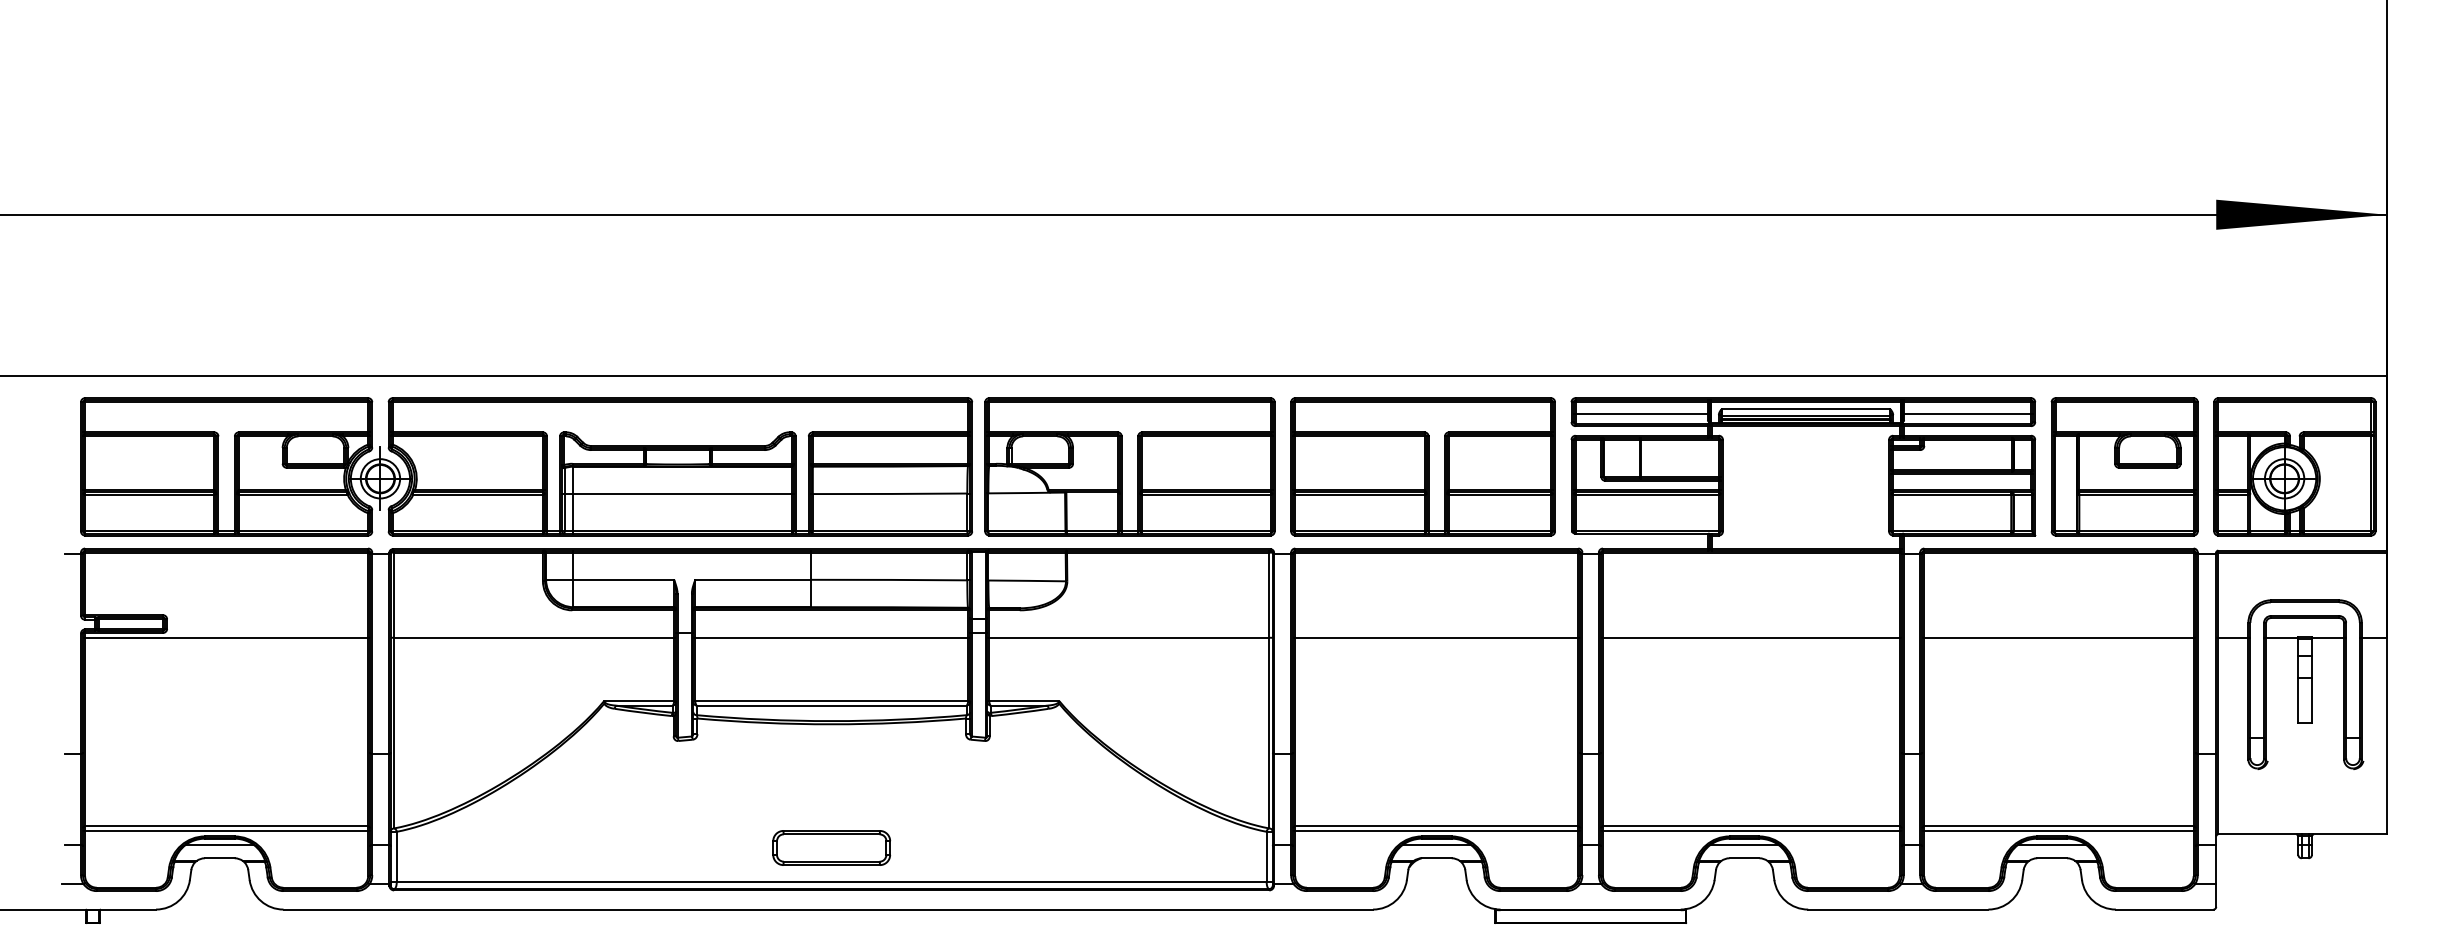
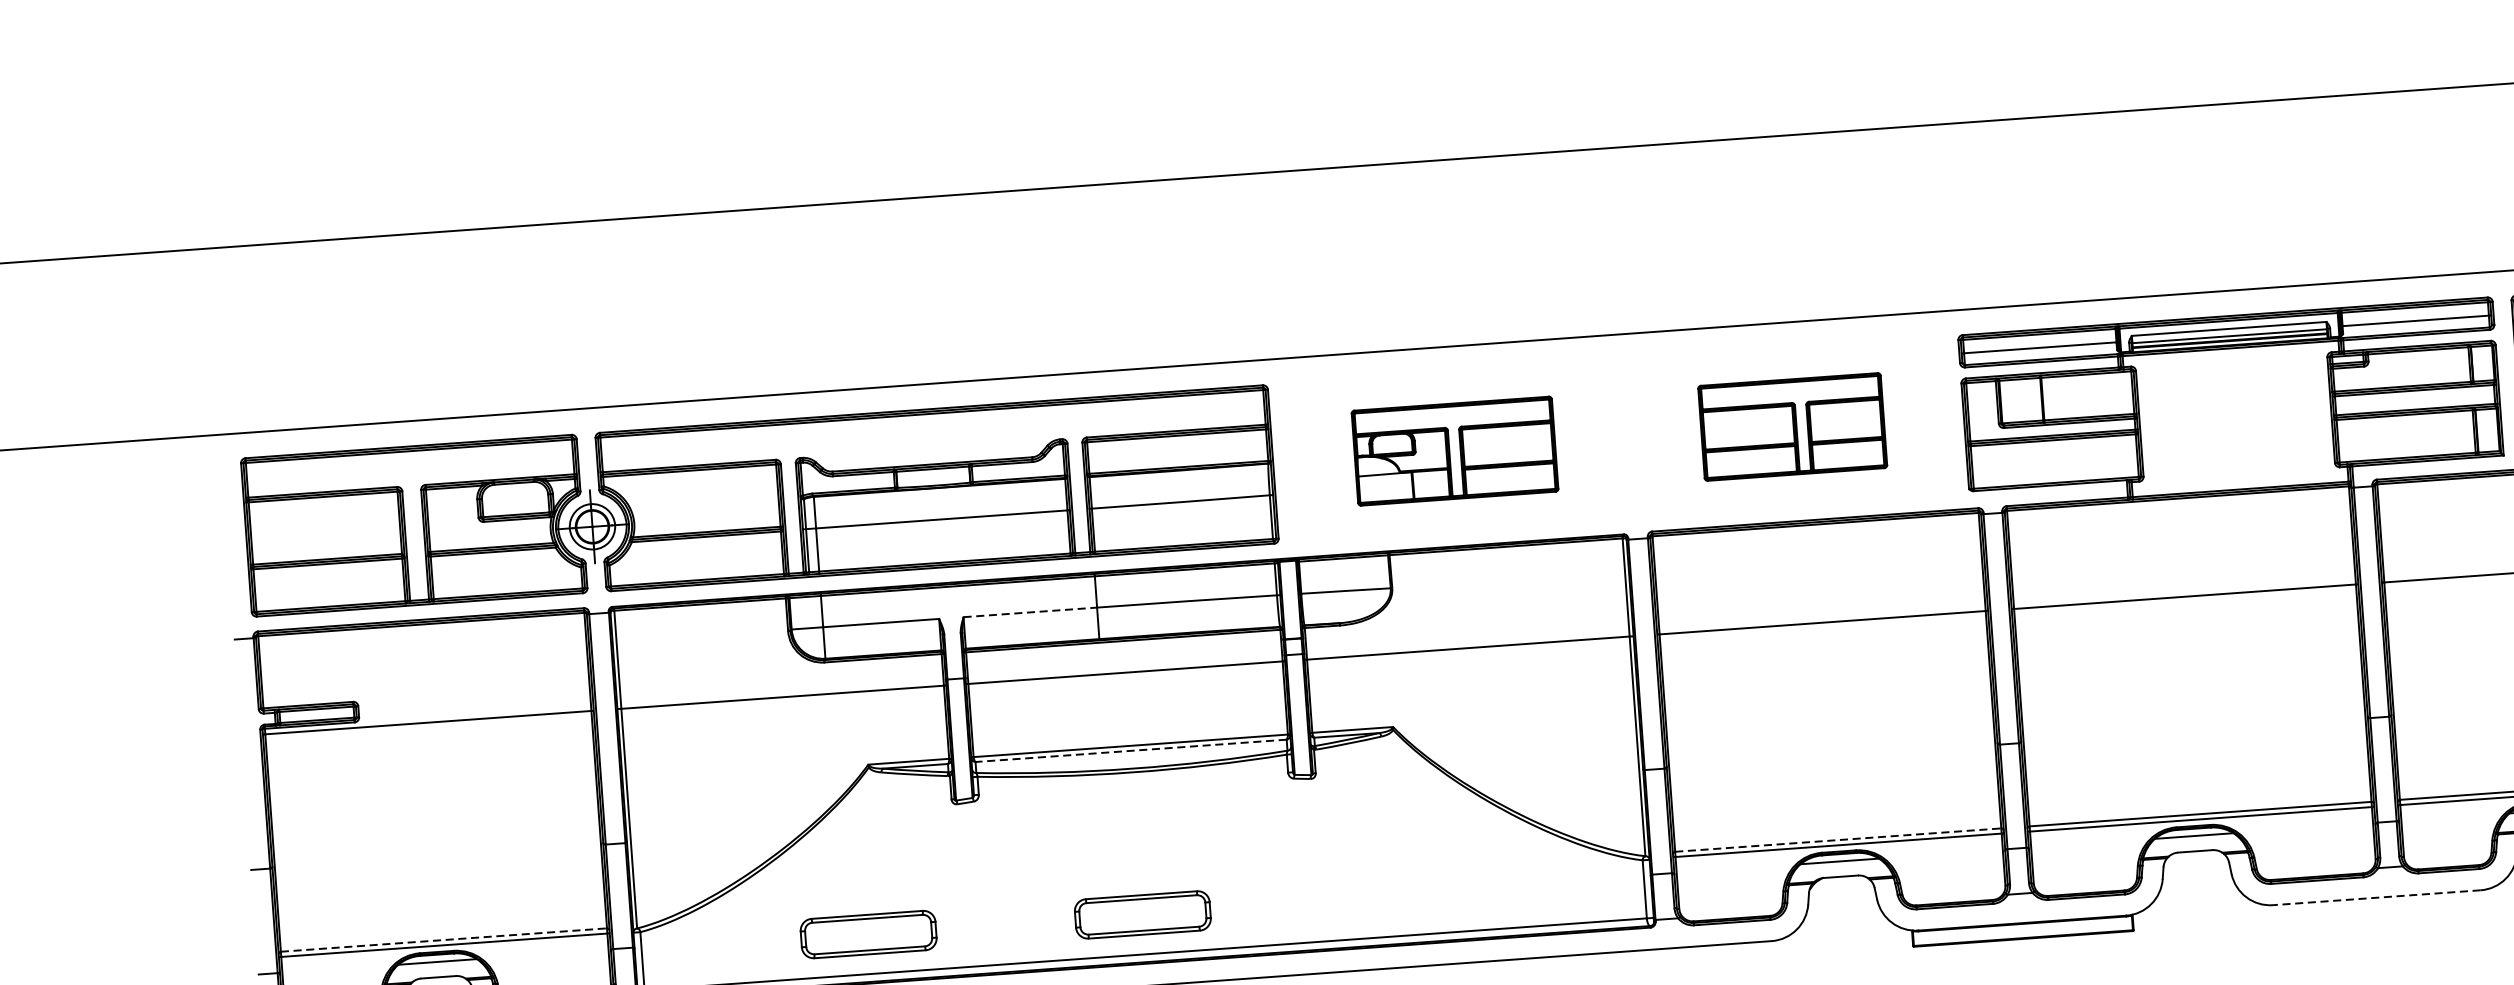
part: (1129, 466) -> (1454, 450), size x0.6
part: (1422, 466) -> (1792, 426), size x0.6
line: (753, 579) -> (1030, 612), solid -> dashed
line: (831, 705) -> (1130, 750), solid -> dashed
line: (226, 826) -> (443, 940), solid -> dashed
line: (1436, 826) -> (1837, 840), solid -> dashed
part: (593, 847) -> (868, 933), added
line: (1897, 909) -> (2375, 897), solid -> dashed

